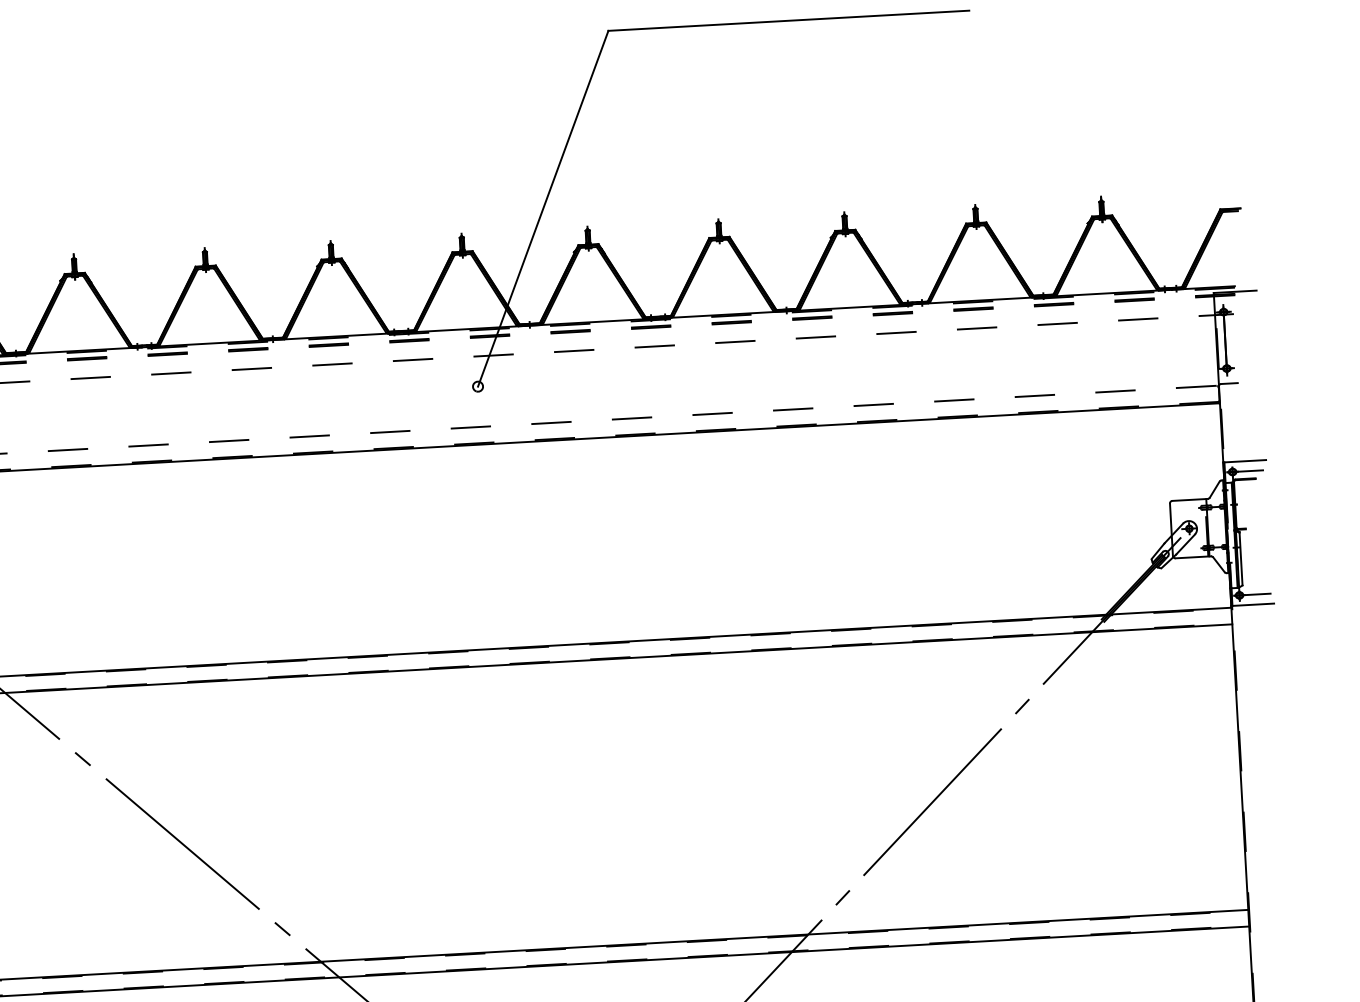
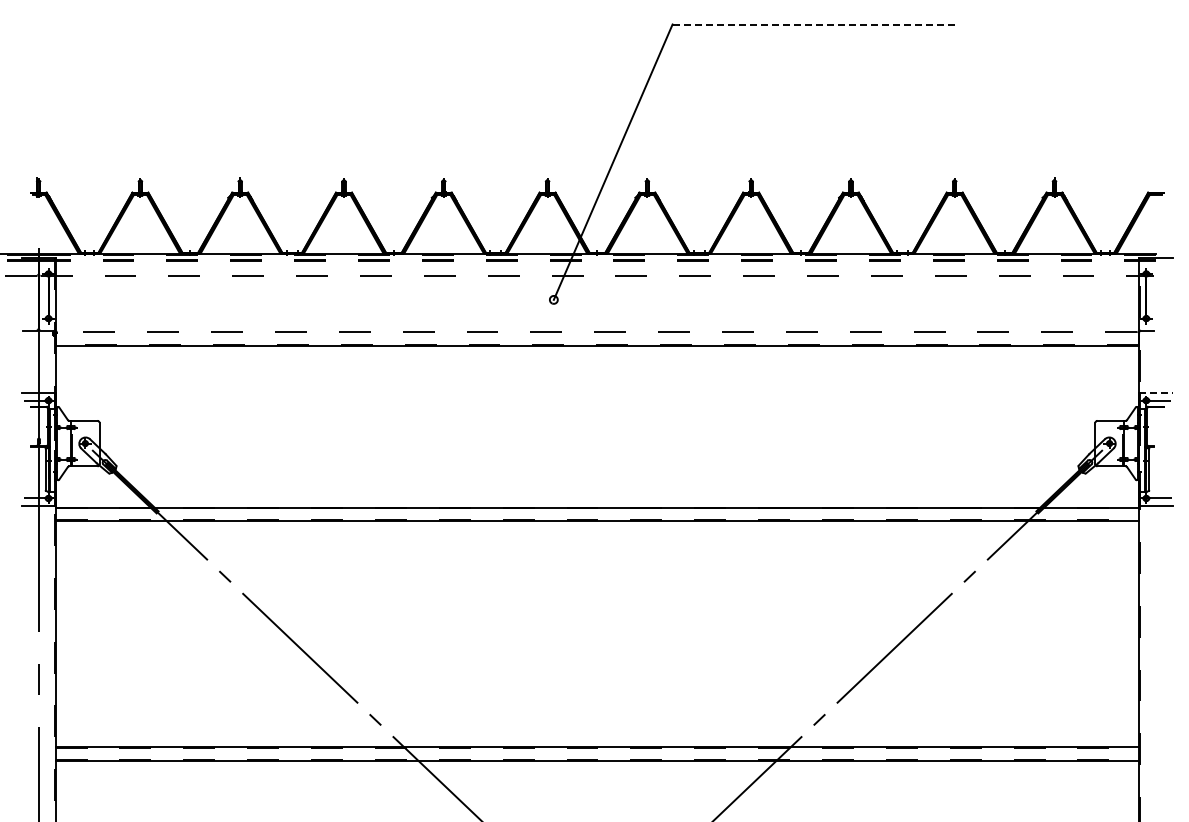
line: (789, 20) -> (816, 24), solid -> dashed
line: (1244, 461) -> (1156, 392), solid -> dashed

